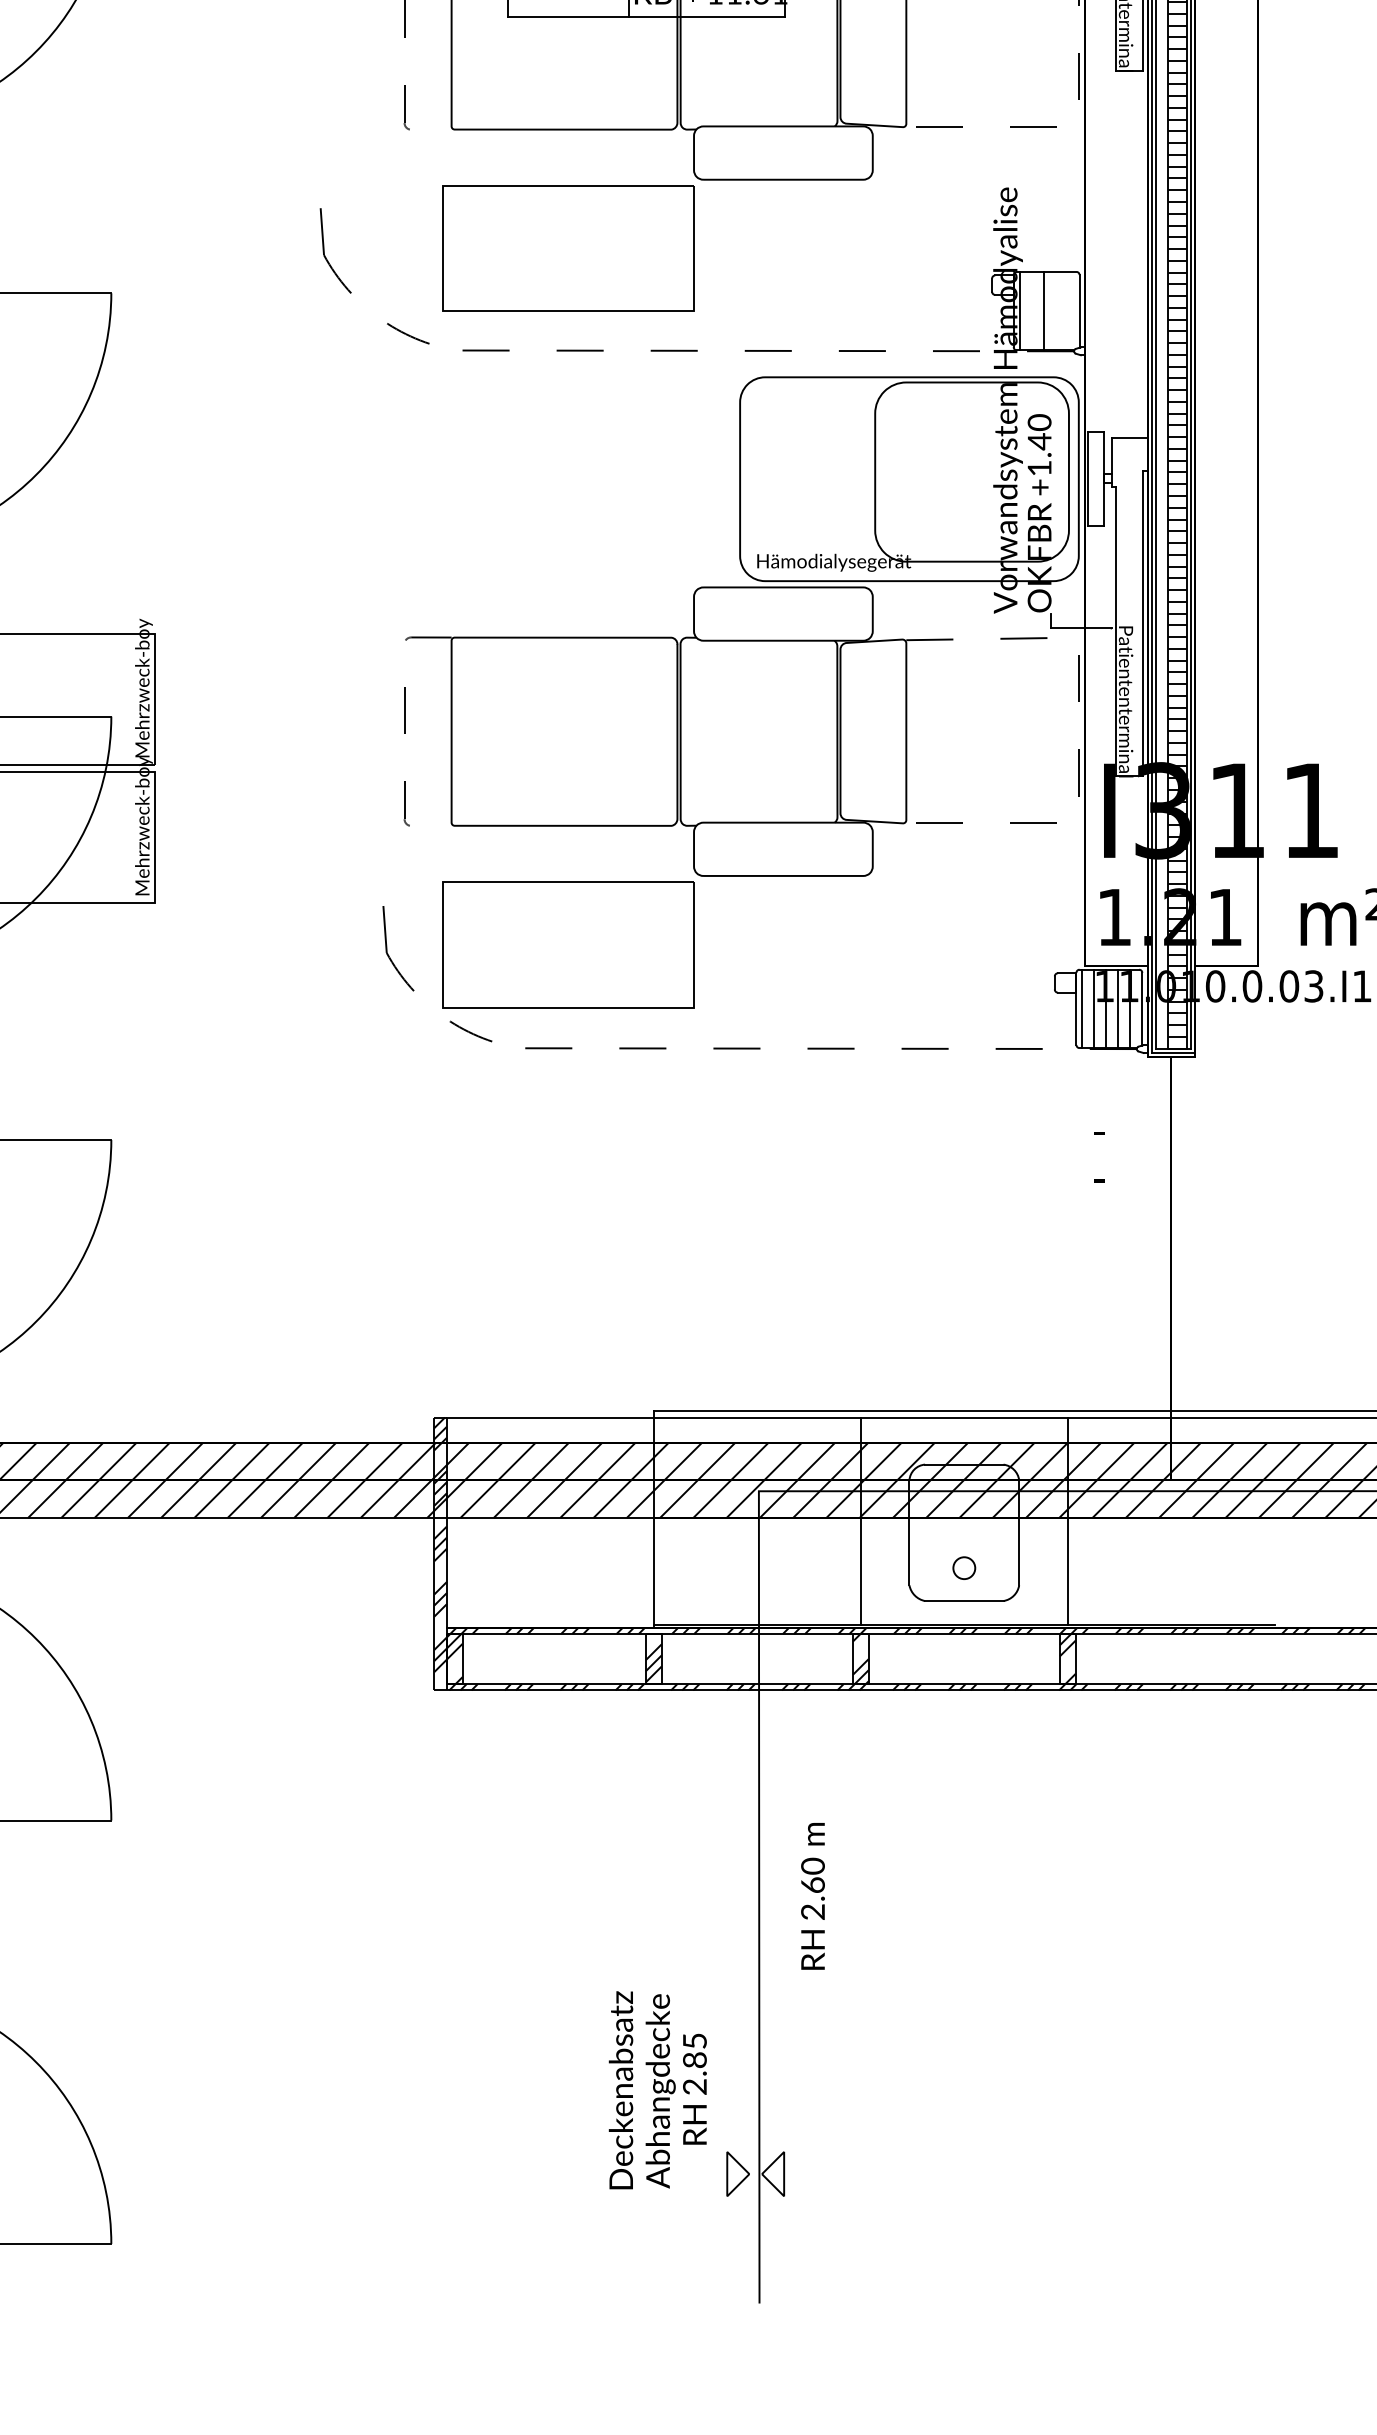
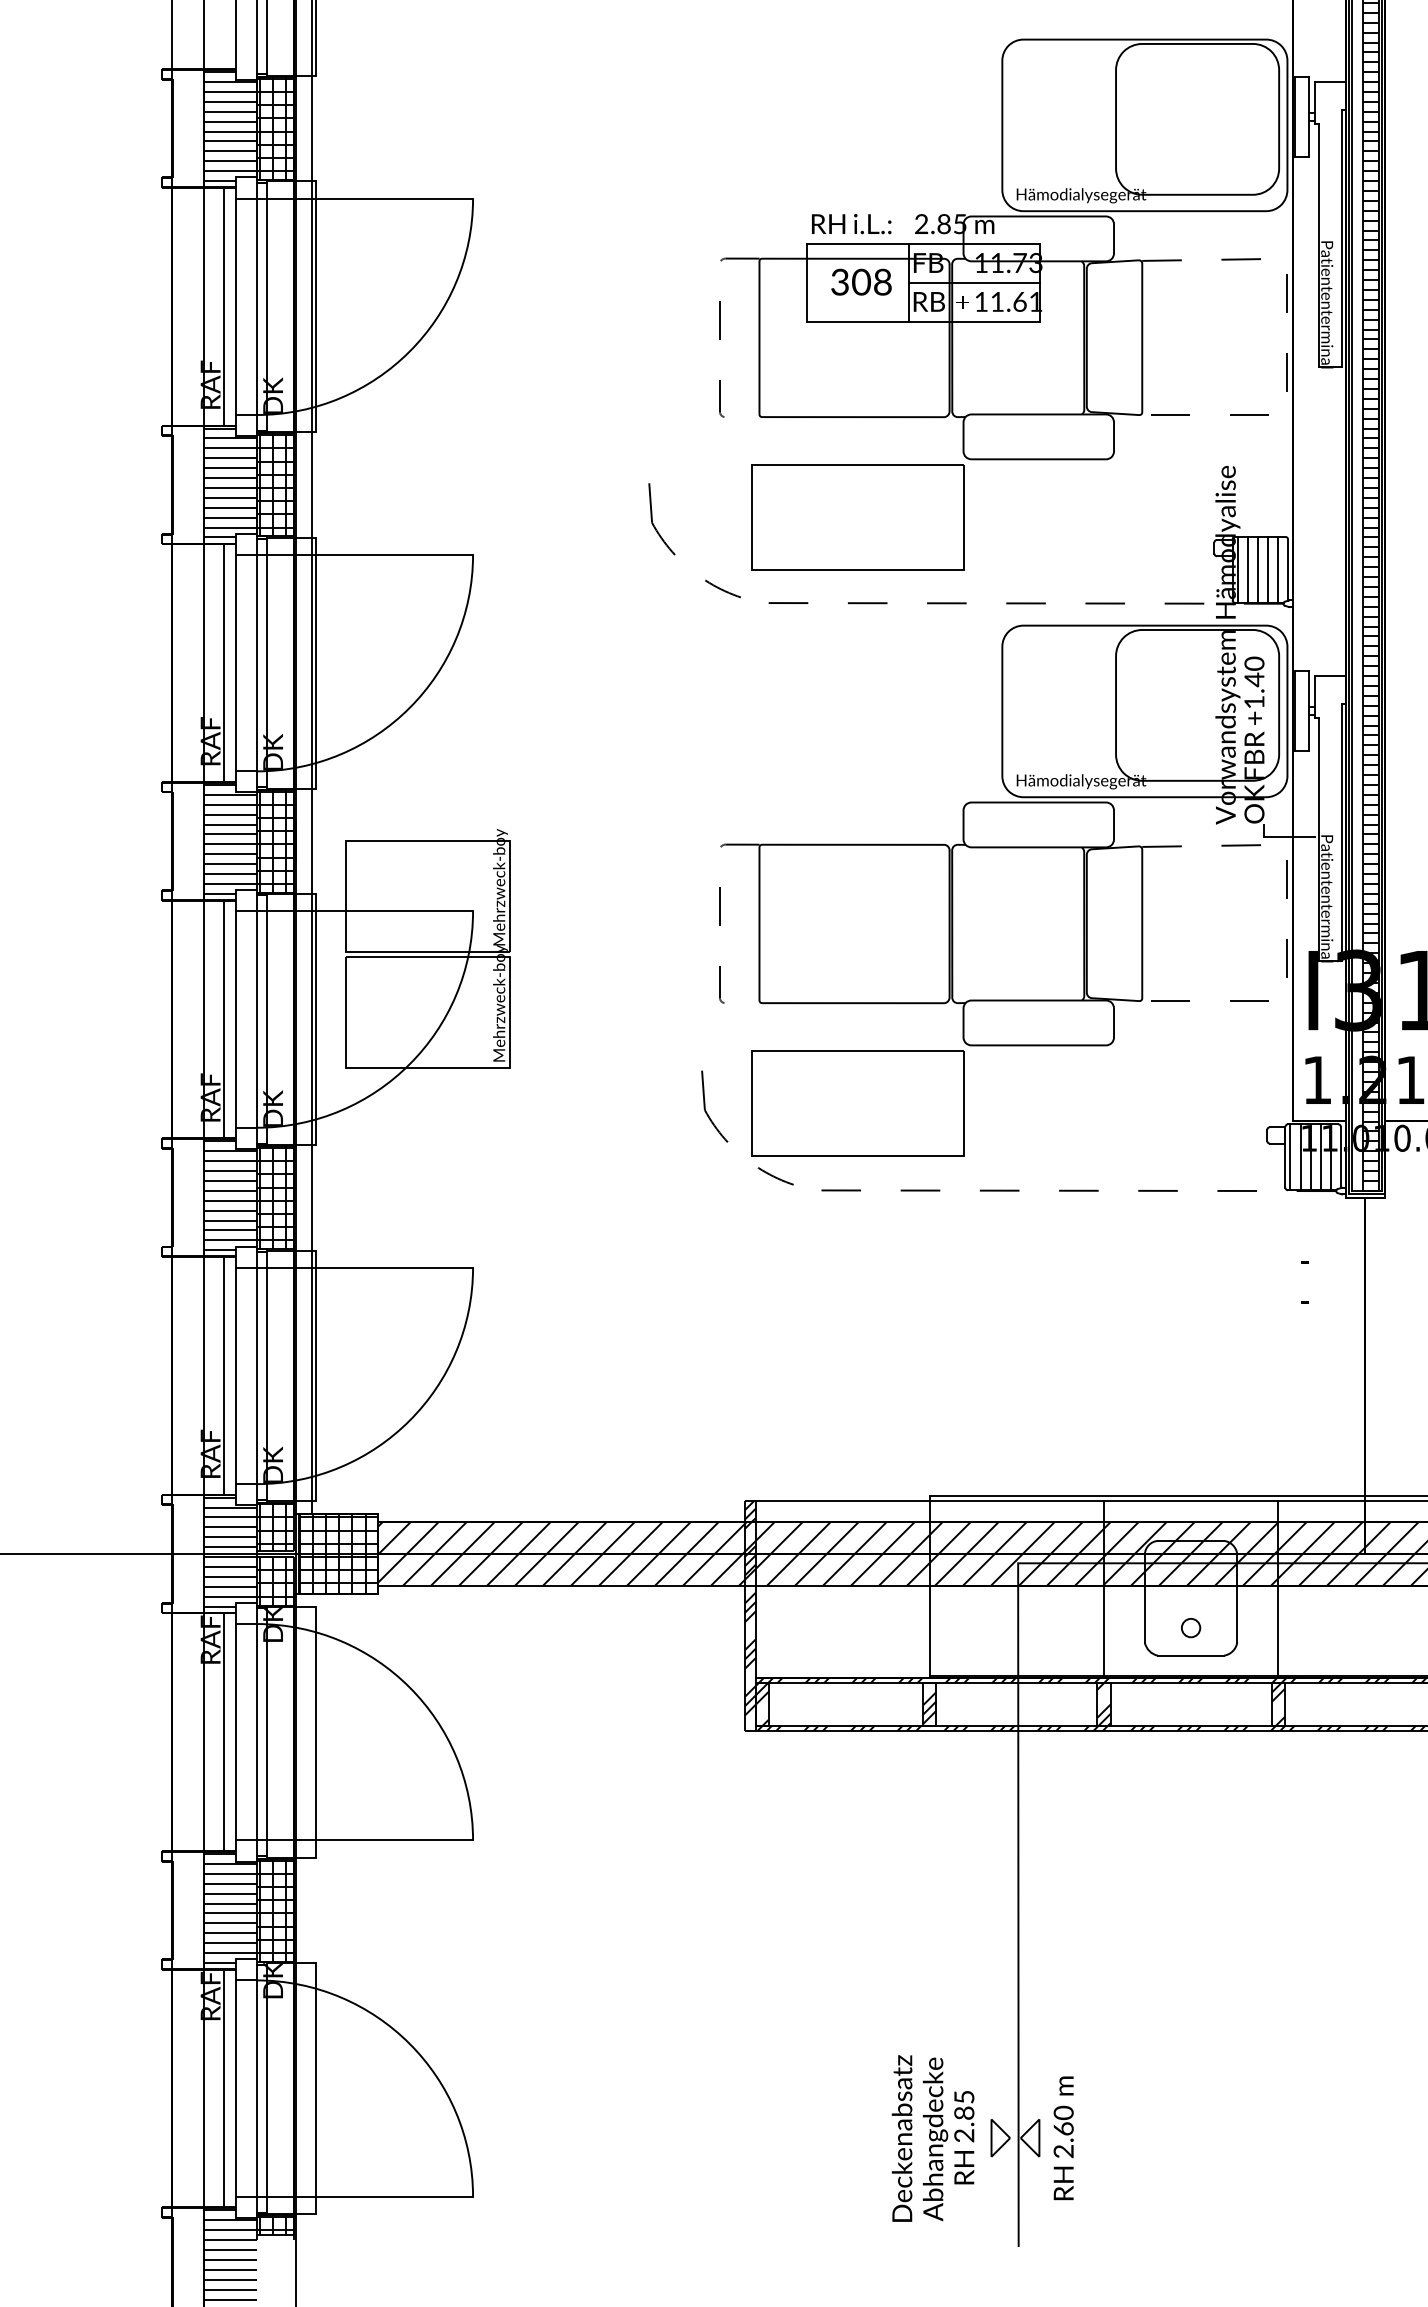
line: (1031, 310) -> (1247, 569), added
line: (1055, 310) -> (1267, 569), added
line: (1068, 310) -> (1278, 569), added
text: (812, 1896) -> (1063, 2138), moved
text: (657, 2090) -> (932, 2138), moved

